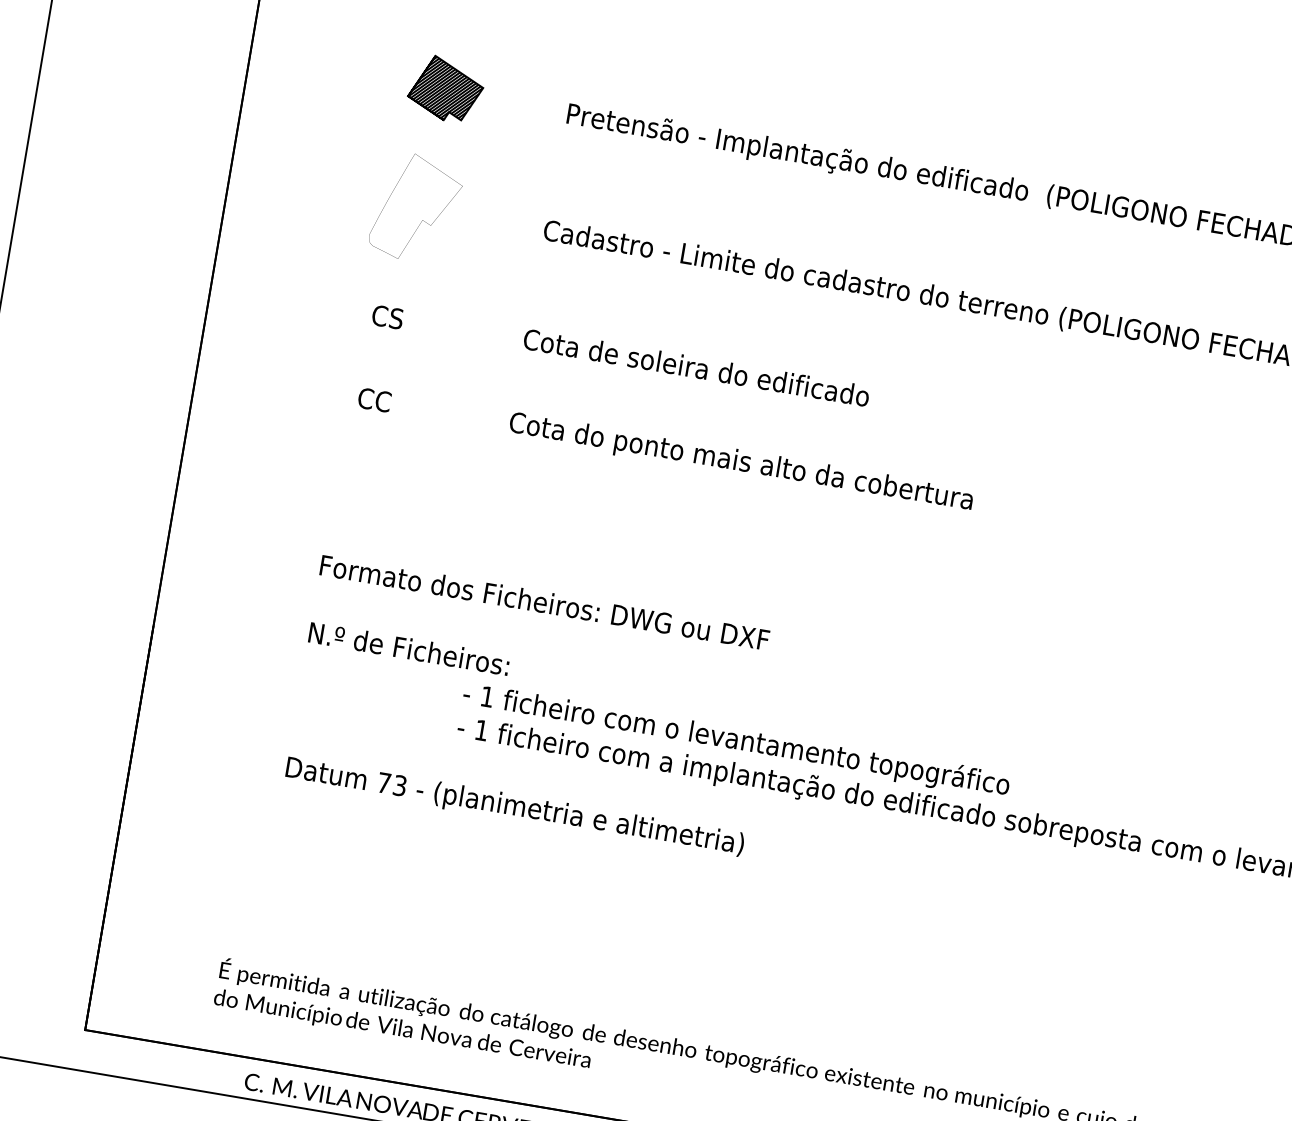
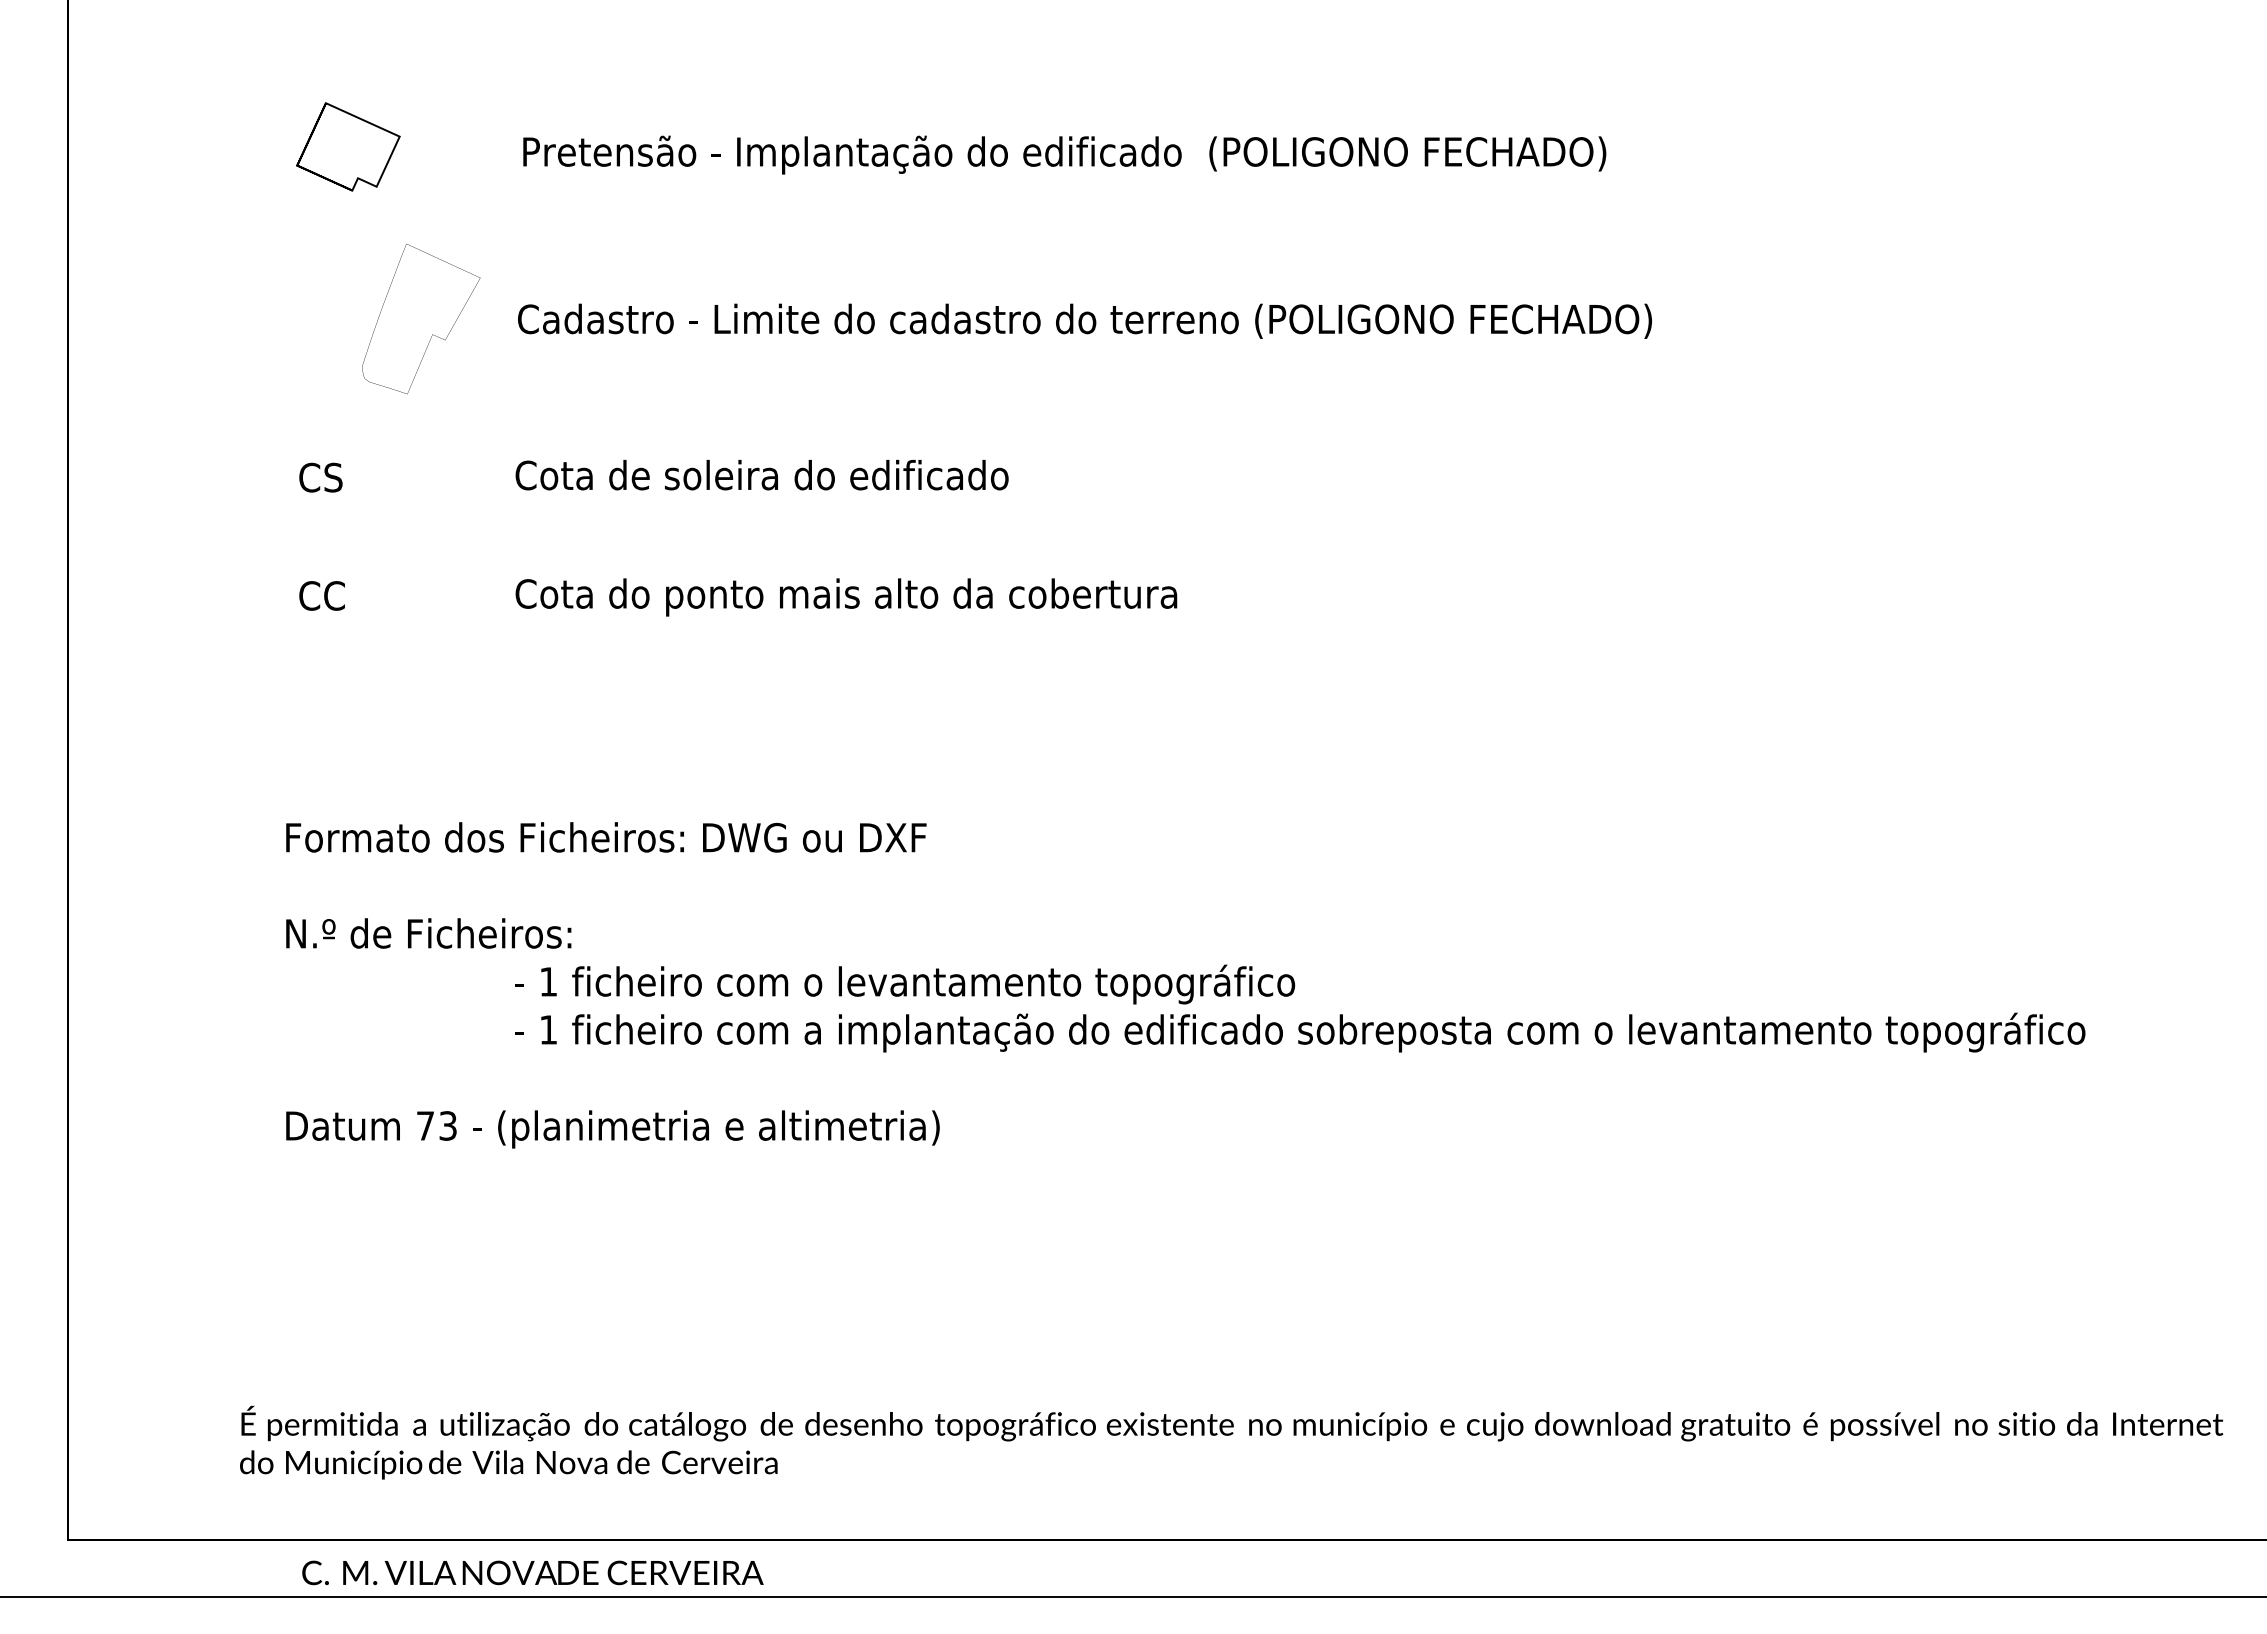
hatch: (446, 89) -> (348, 147), removed
part: (416, 208) -> (421, 319), moved

